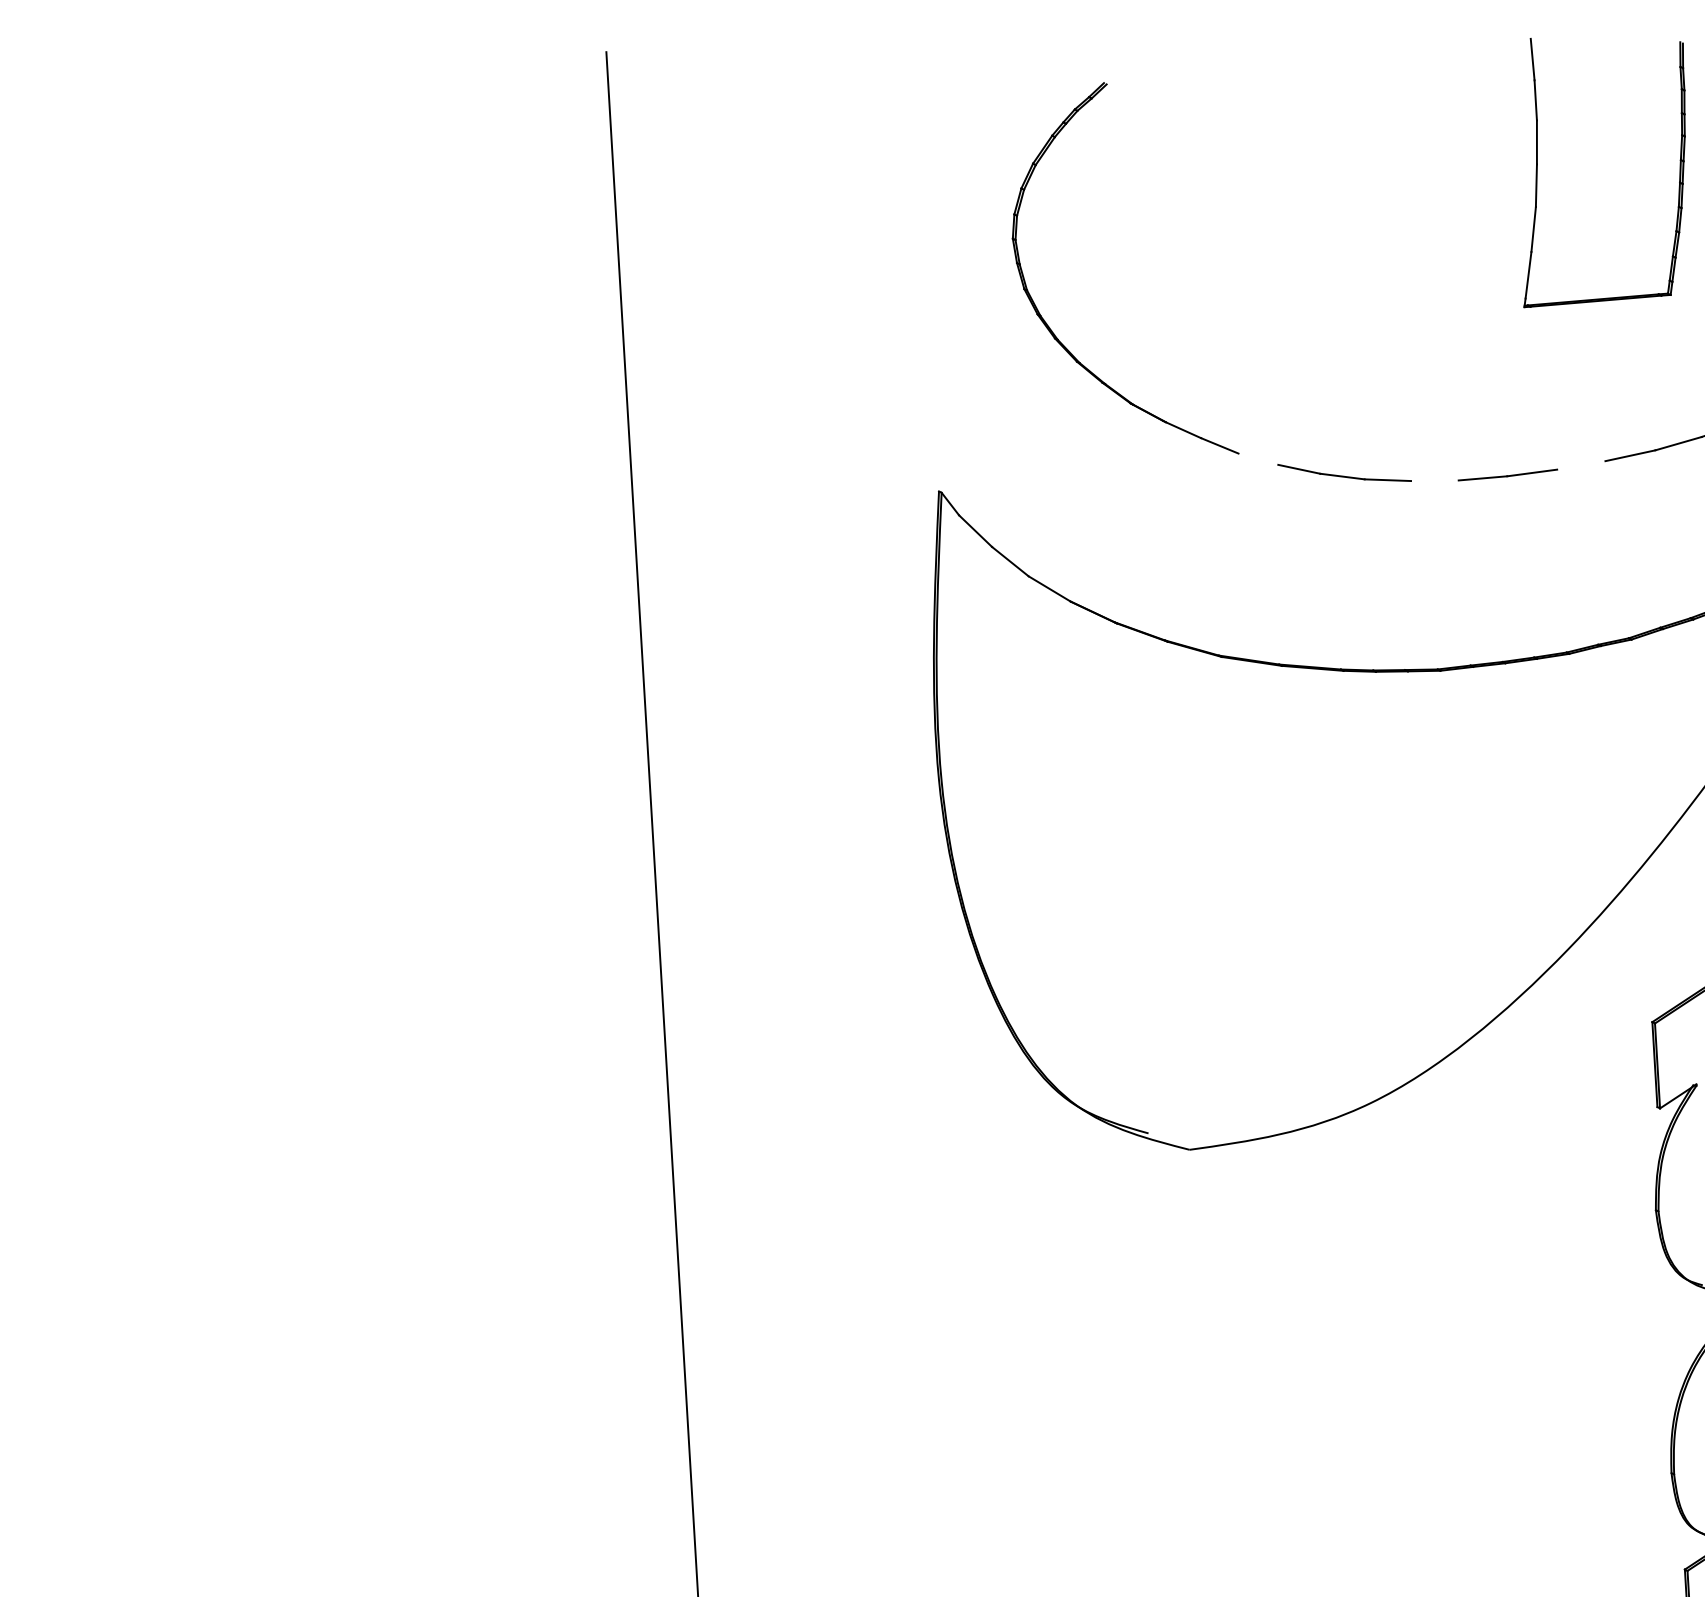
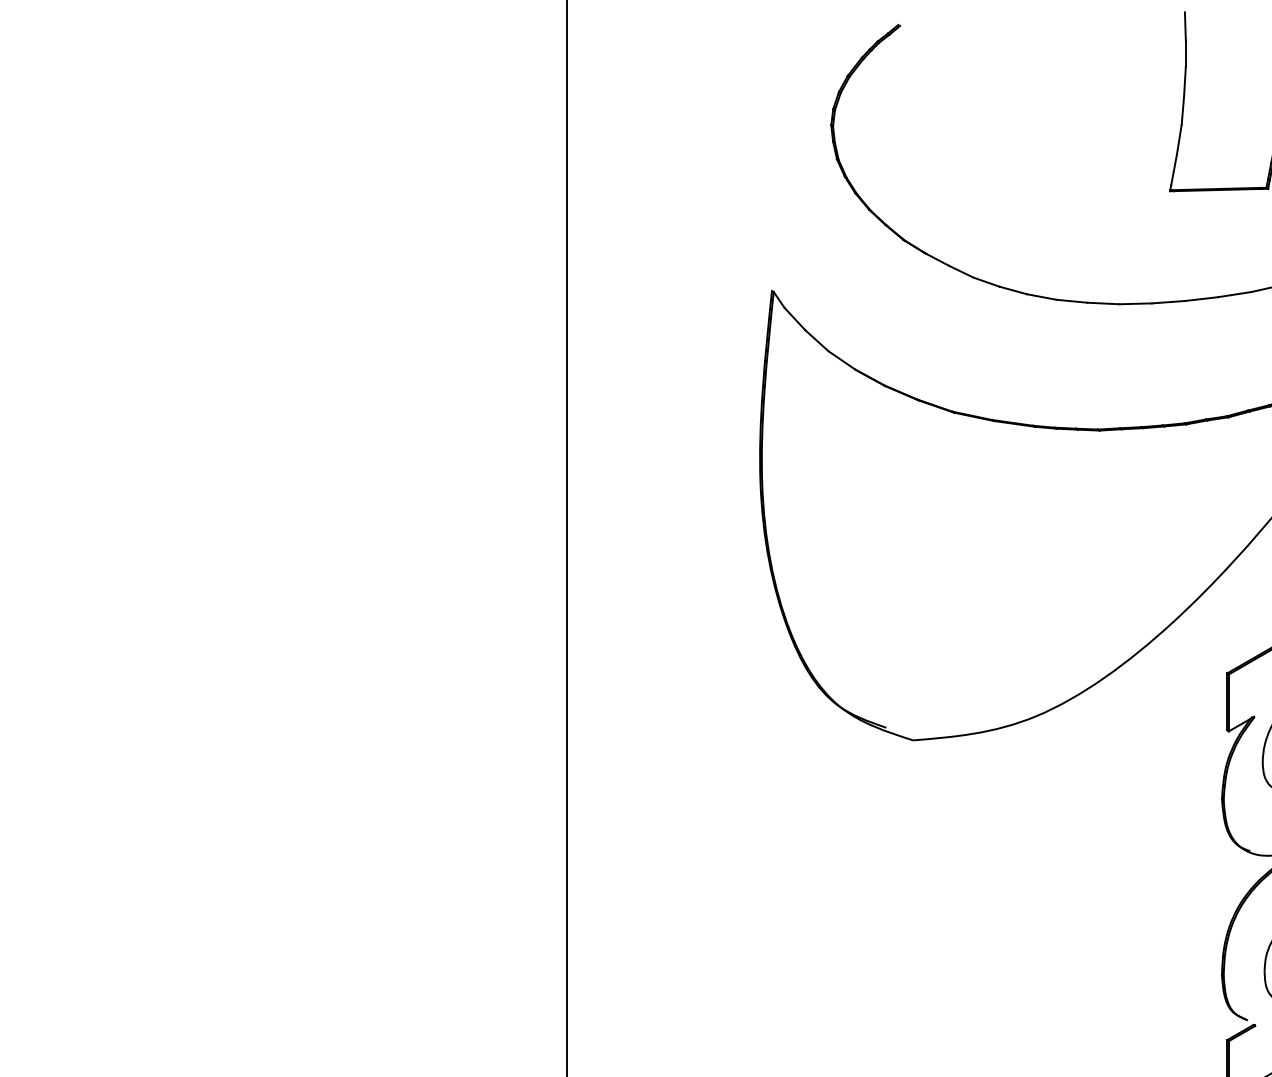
line: (1258, 458) -> (986, 281), added
line: (1580, 464) -> (1201, 298), added
line: (1435, 480) -> (1103, 303), added

